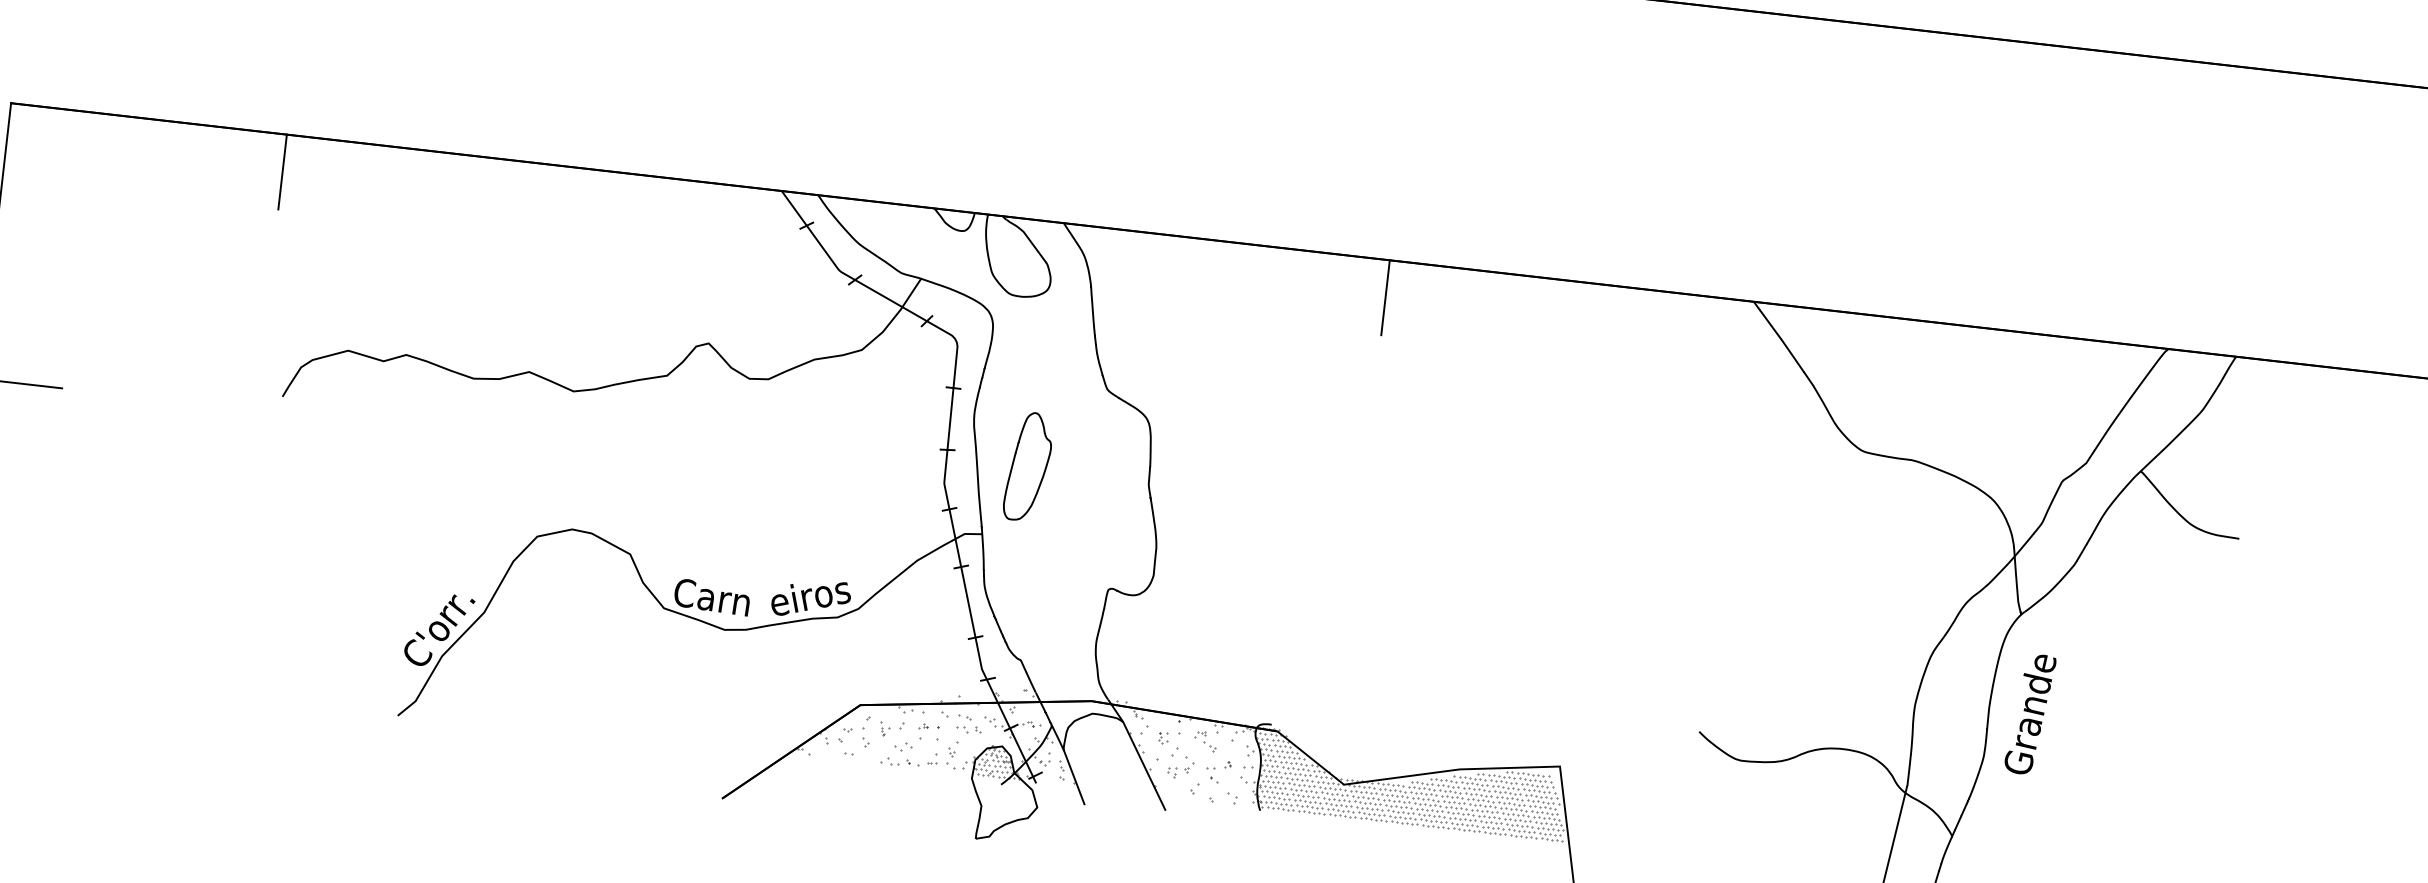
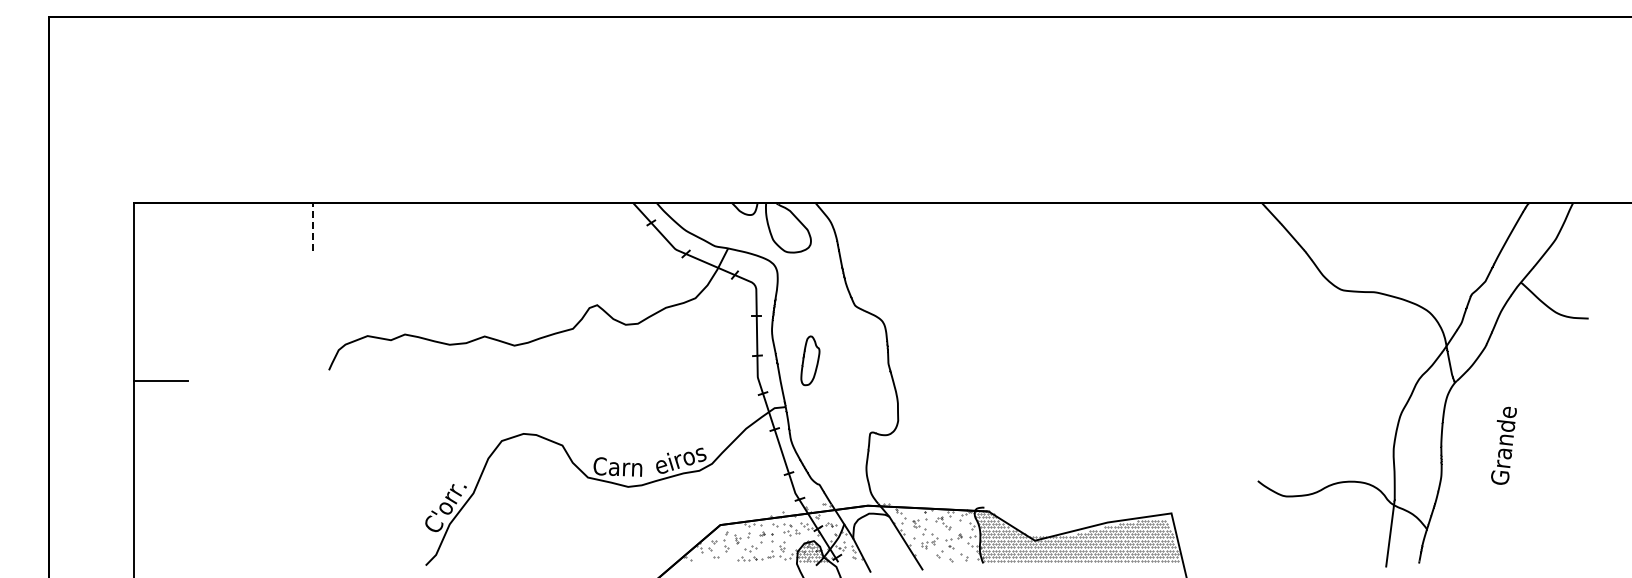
line: (282, 171) -> (312, 226), solid -> dashed
line: (1386, 297) -> (1026, 226), removed
part: (1028, 466) -> (810, 360), size x0.7
text: (2029, 713) -> (1503, 445), moved

